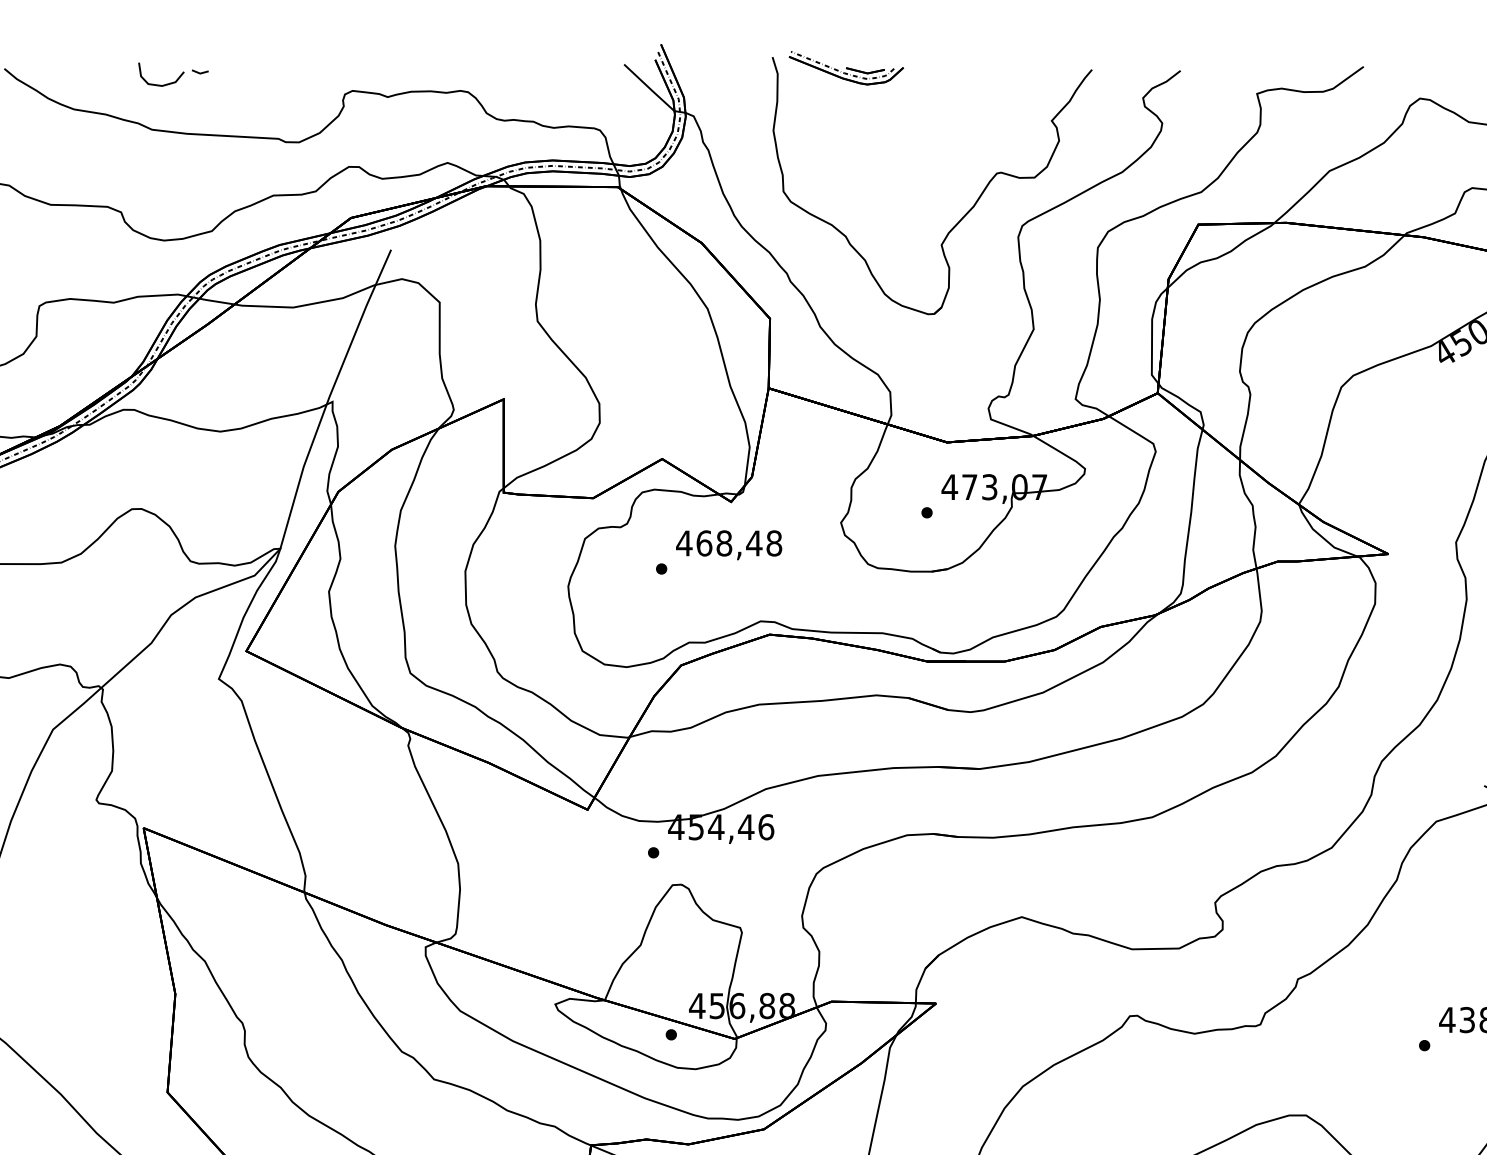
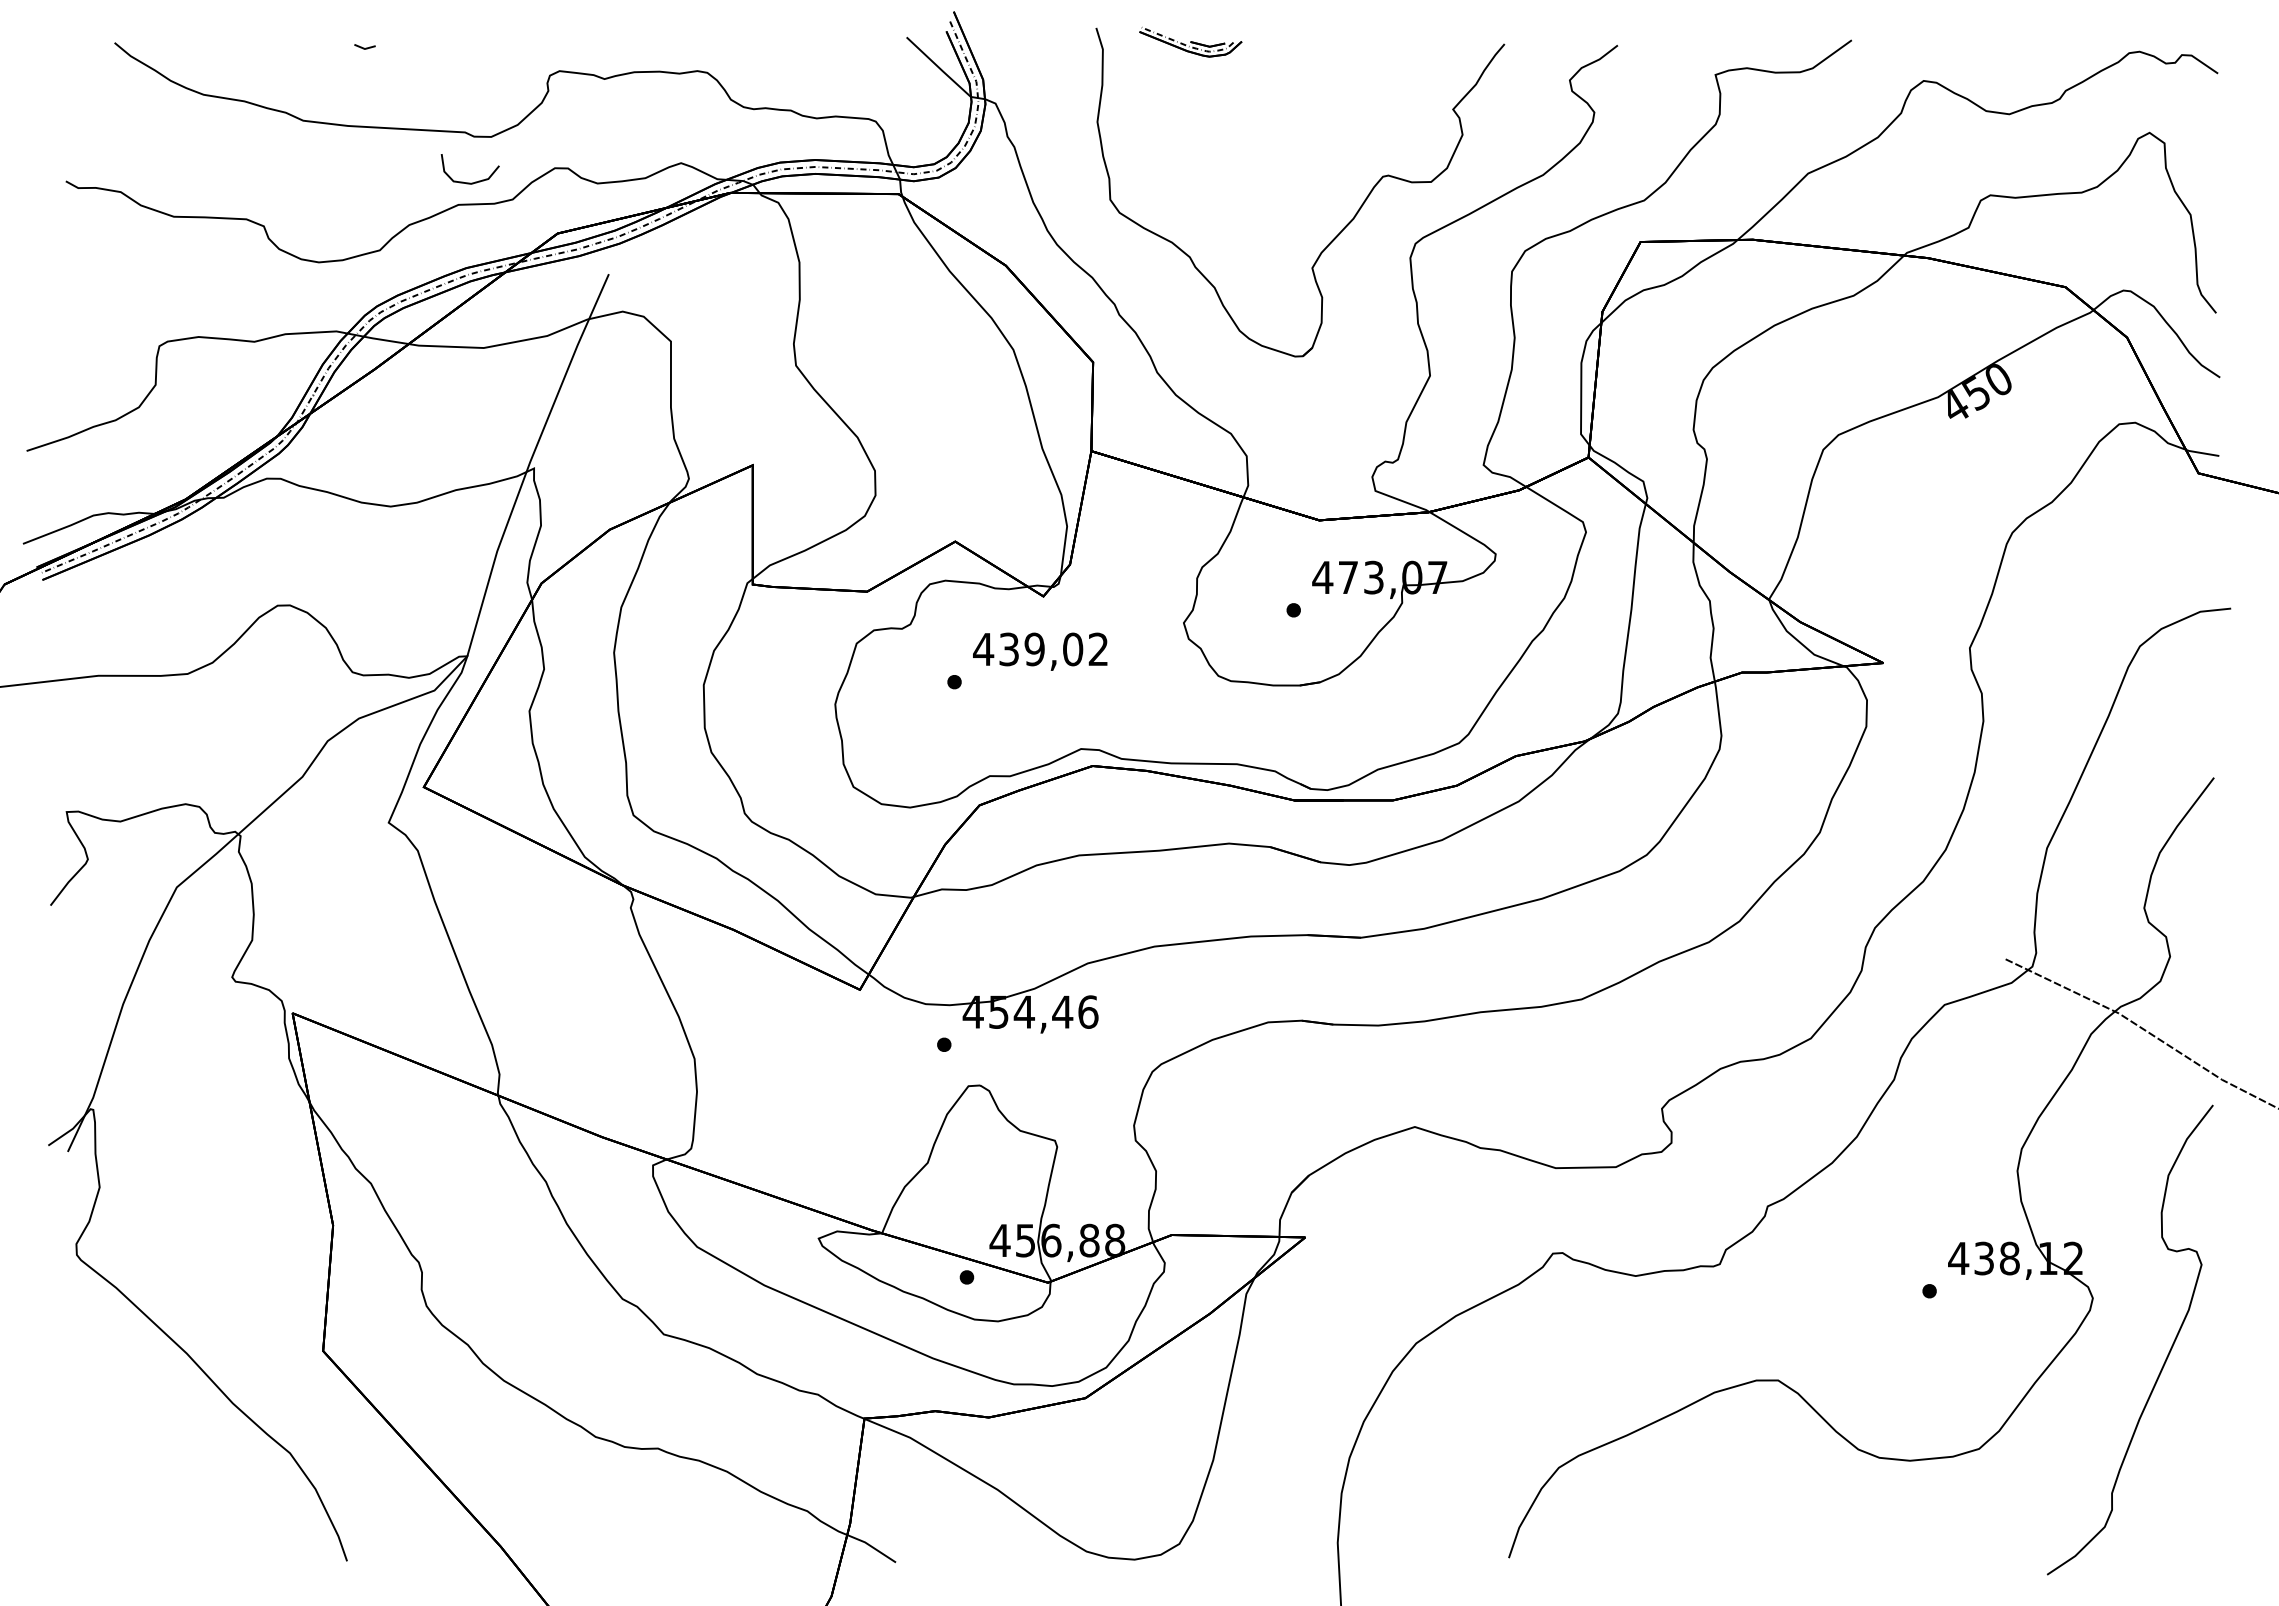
part: (846, 67) -> (1190, 41), size x0.7
curve: (160, 84) -> (469, 182), moved
text: (739, 543) -> (1053, 649), 468,48 -> 439,02

